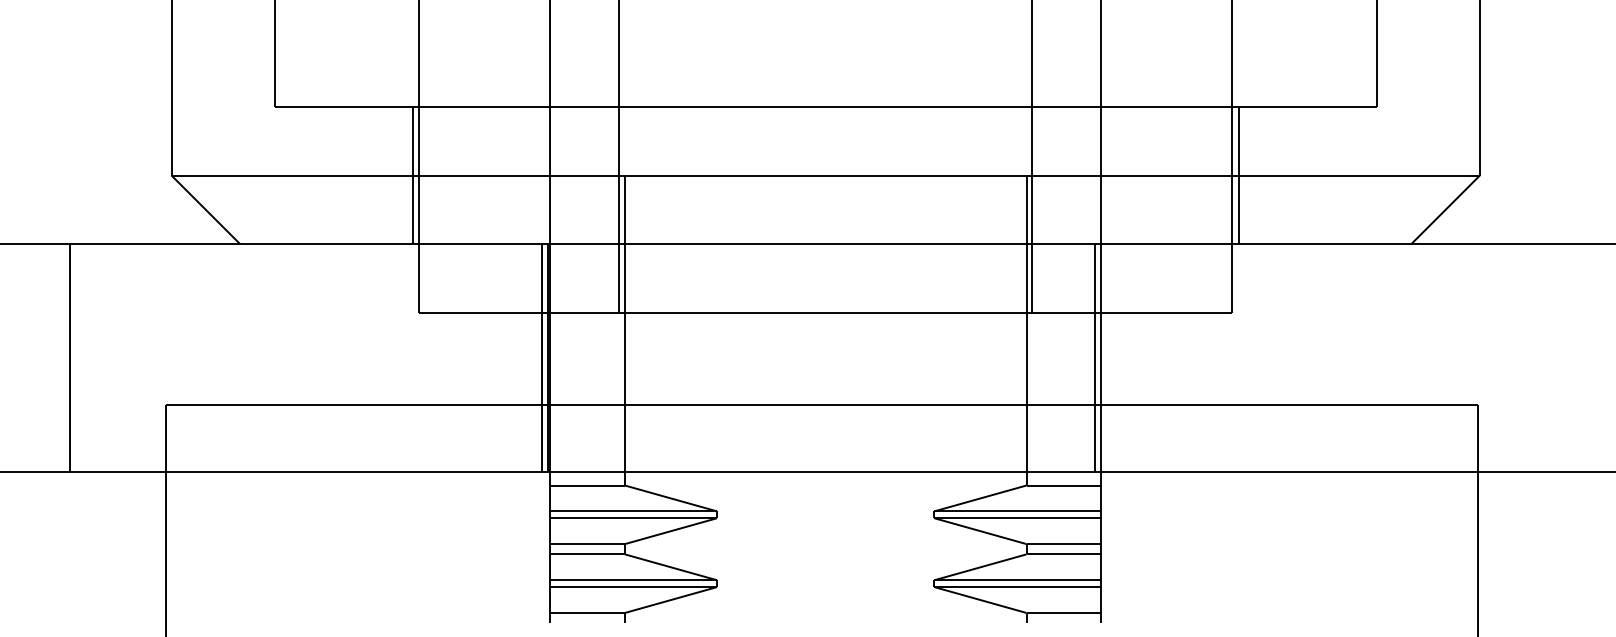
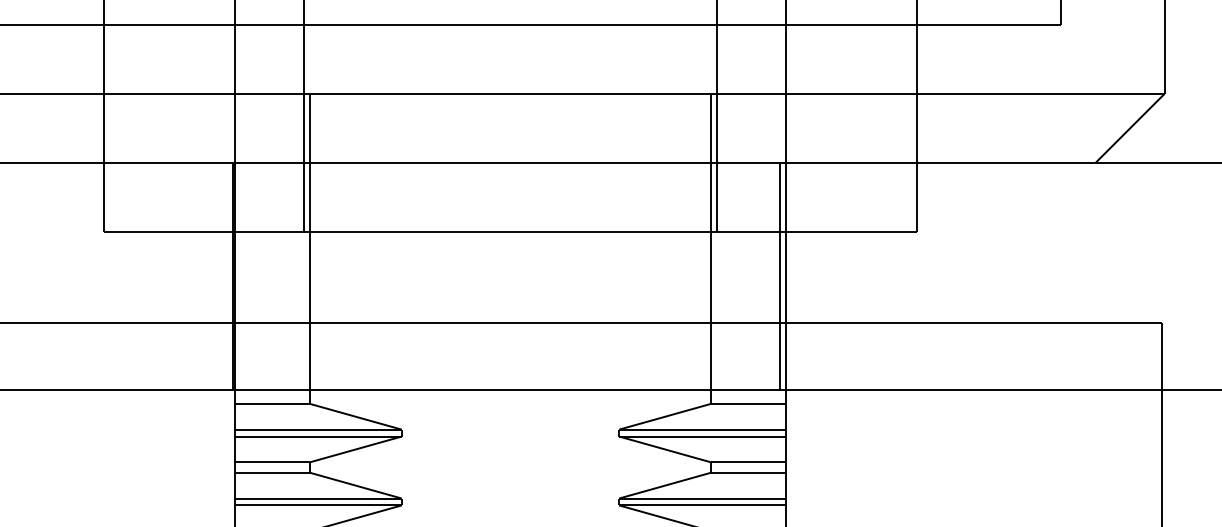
line: (412, 175) -> (97, 93), removed
line: (1238, 175) -> (923, 93), removed
line: (542, 357) -> (227, 275), removed

